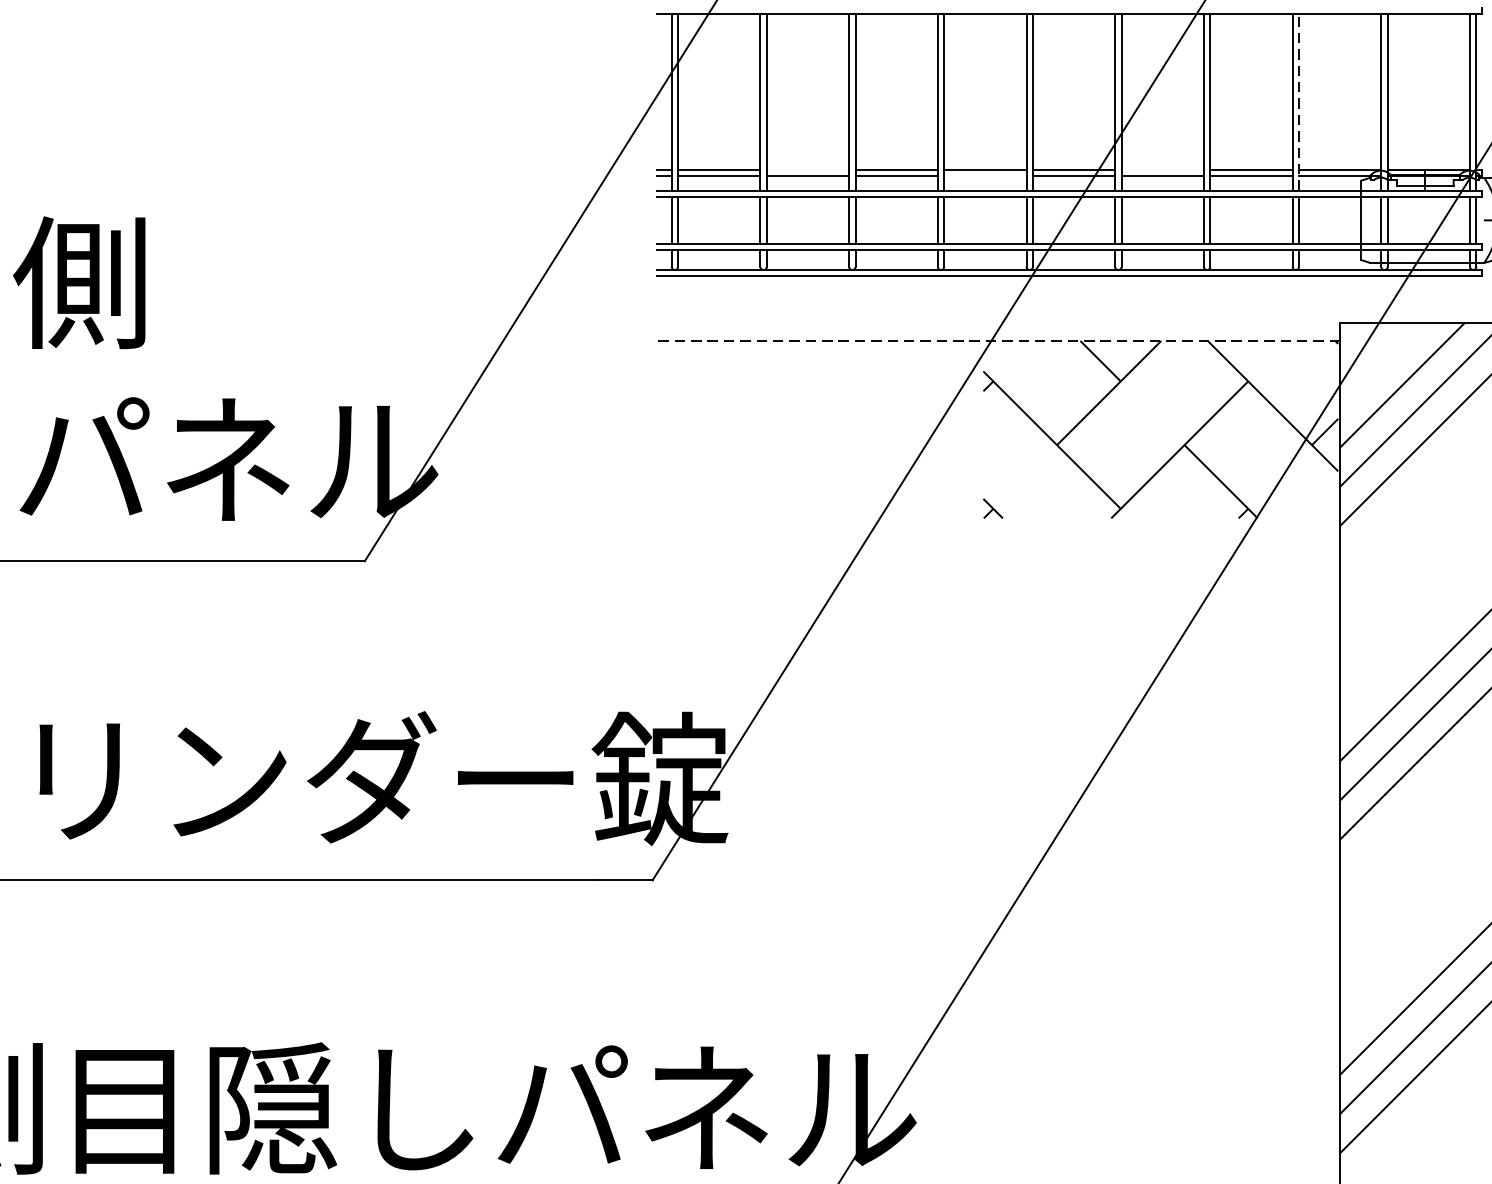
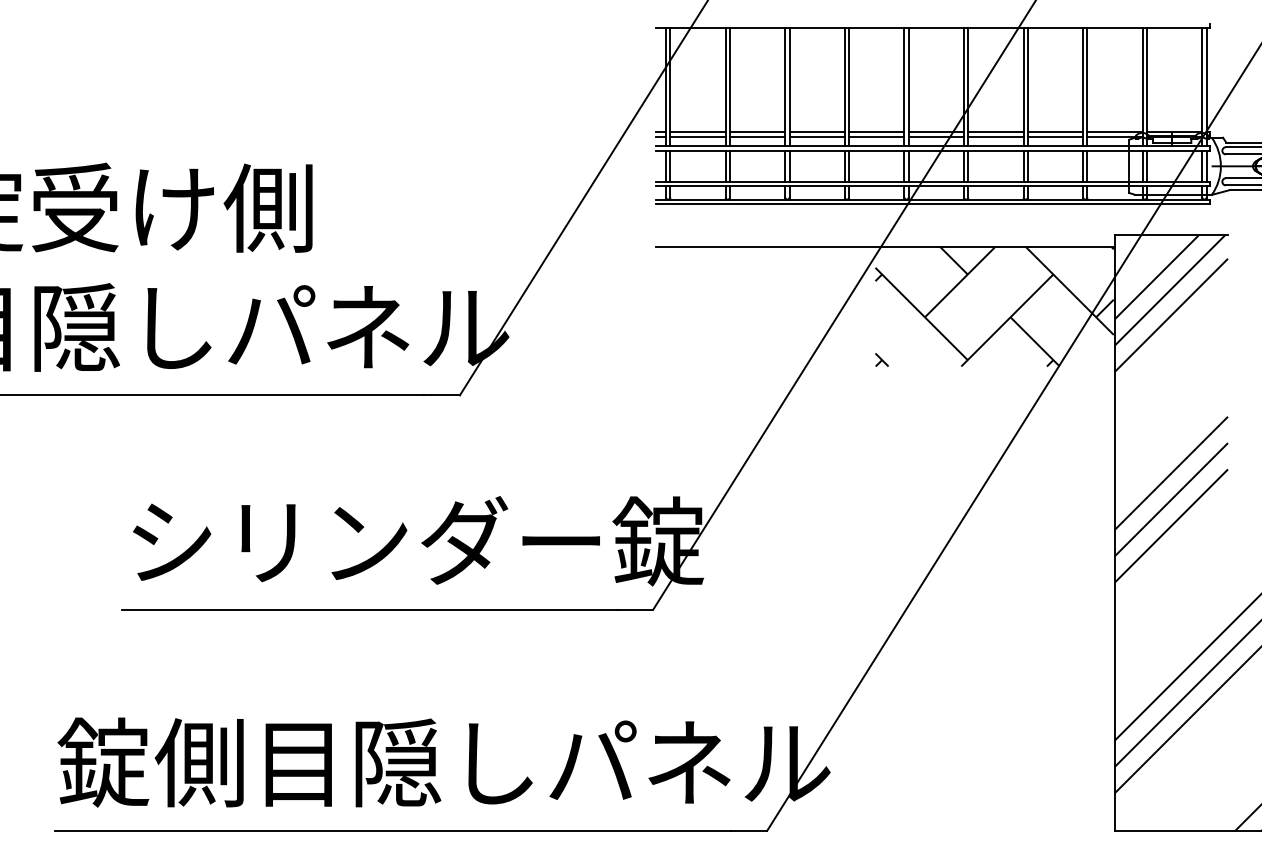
line: (1299, 101) -> (1087, 86), dashed -> solid
line: (807, 169) -> (757, 132), added
line: (1162, 169) -> (995, 132), added
line: (984, 175) -> (876, 136), added
line: (998, 341) -> (885, 247), dashed -> solid

